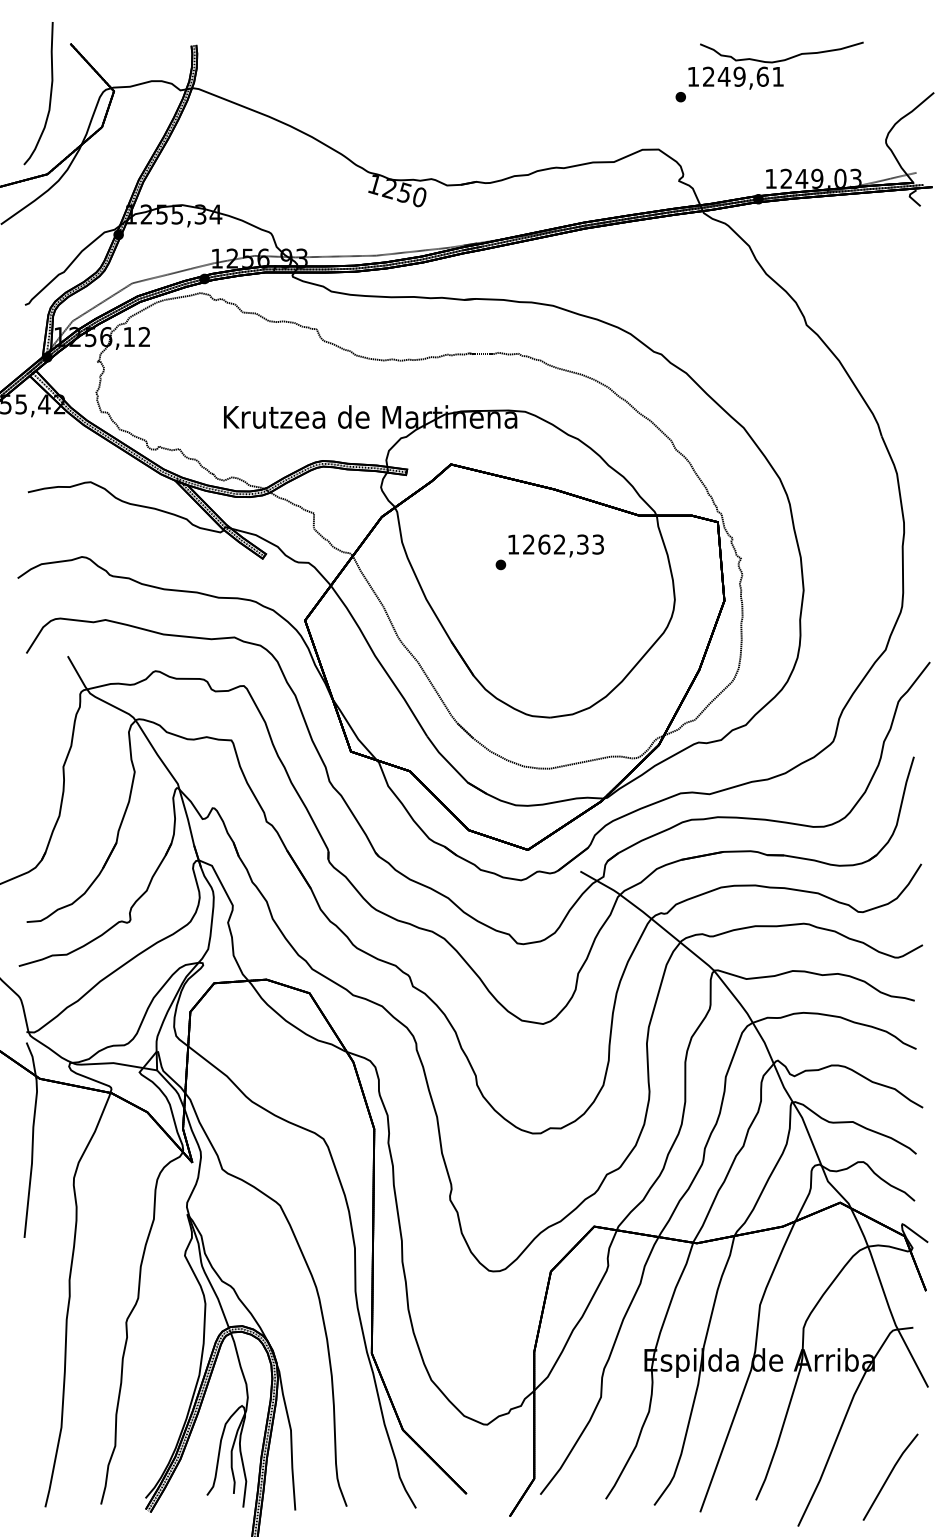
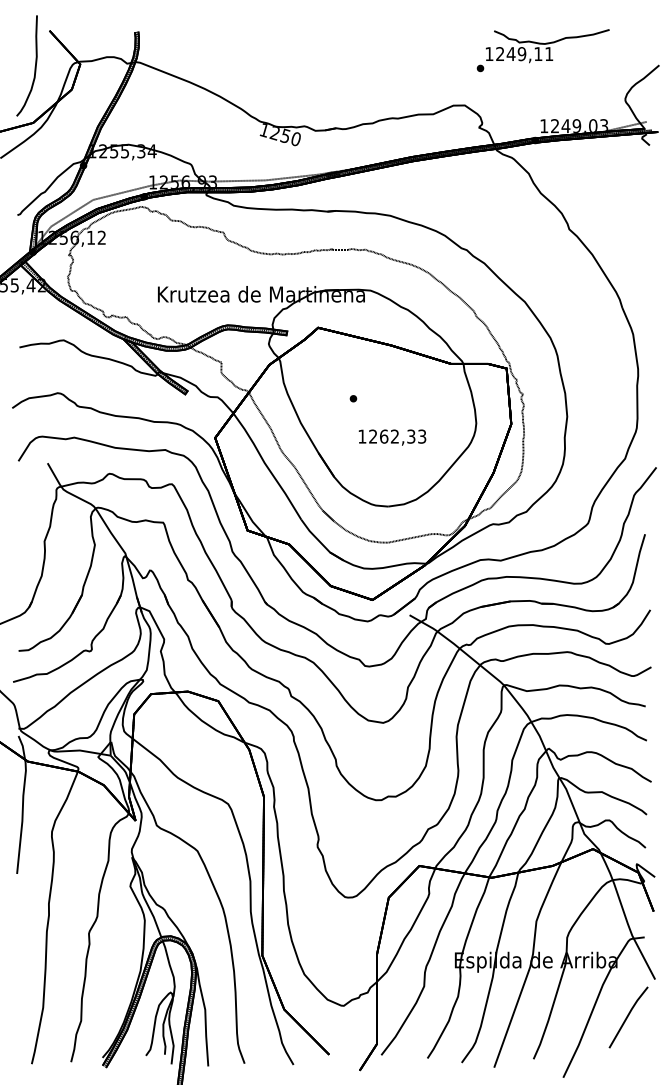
text: (762, 76) -> (538, 53), 1249,61 -> 1249,11
text: (555, 545) -> (392, 437), moved
line: (890, 1475) -> (628, 1016), moved

